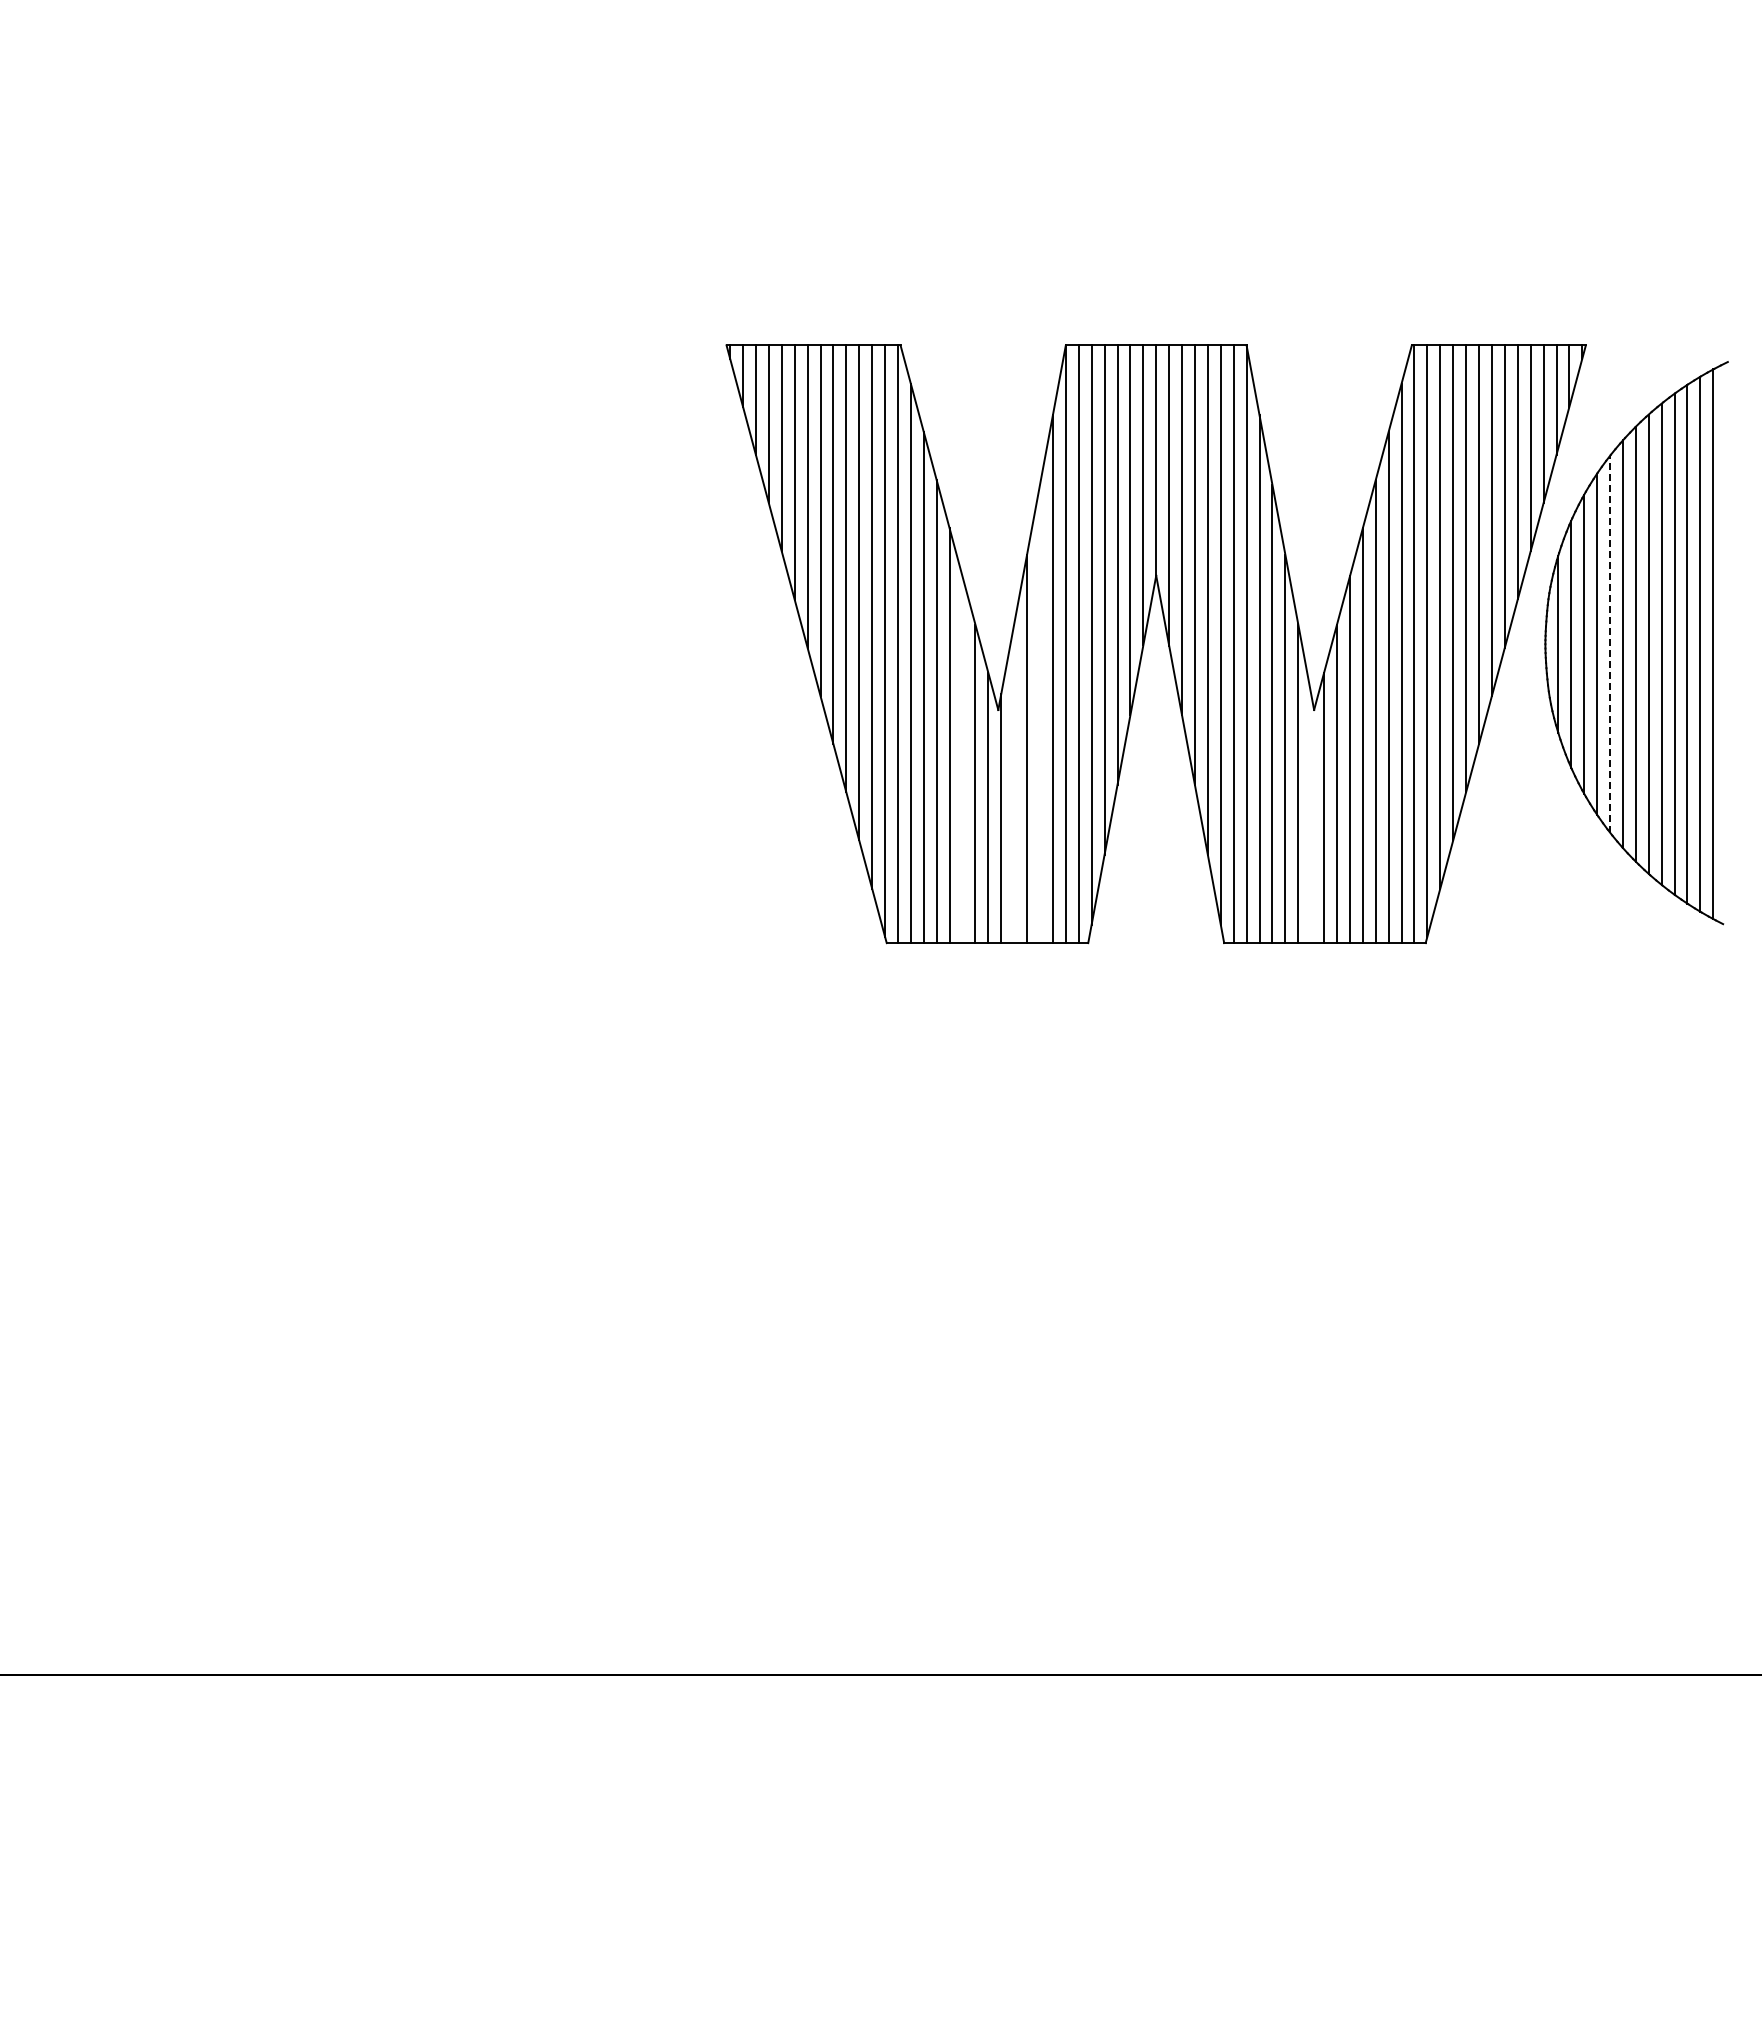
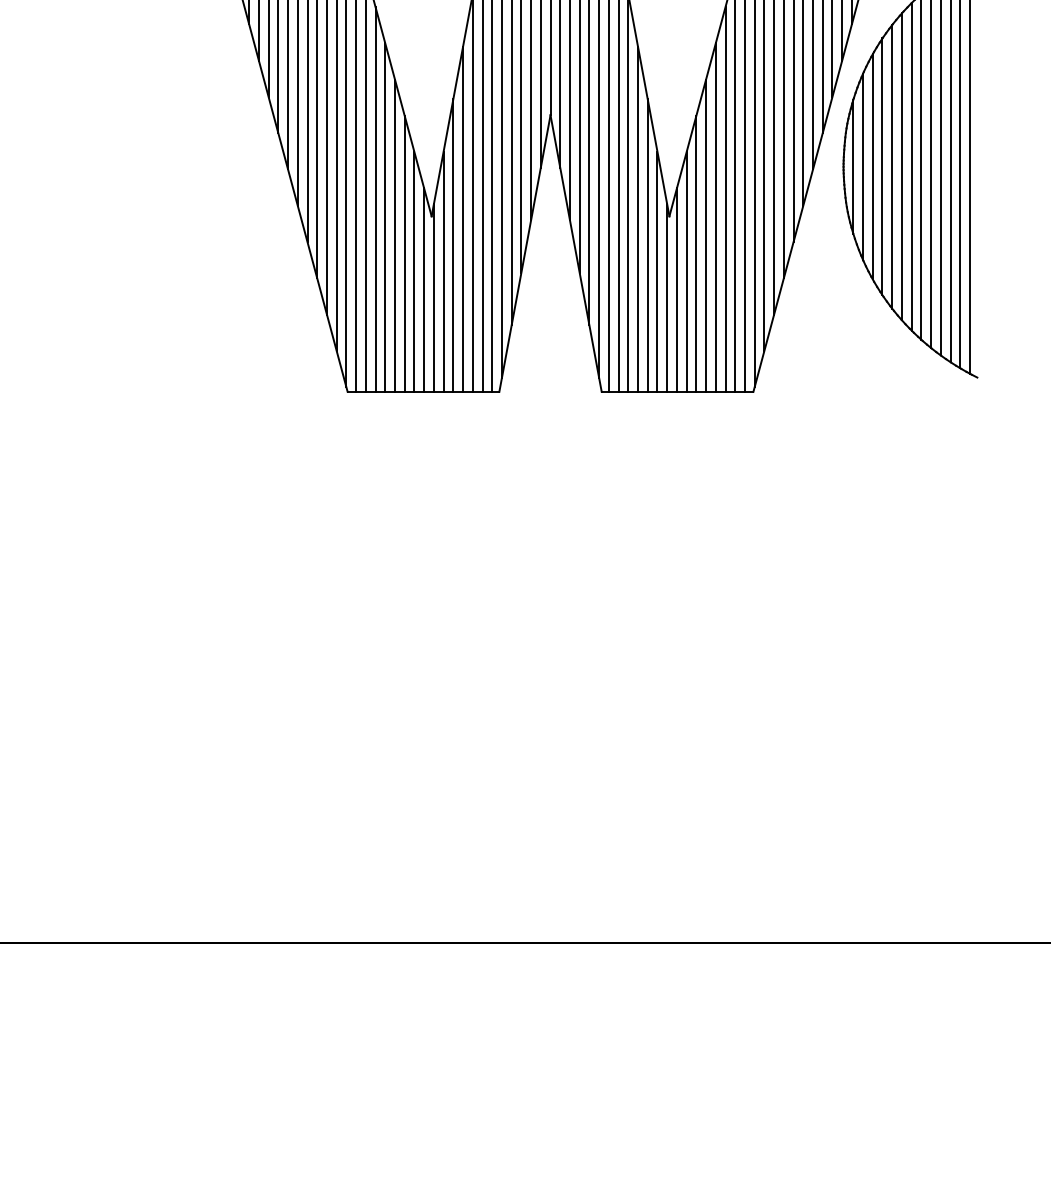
line: (1609, 643) -> (891, 166), dashed -> solid
line: (1040, 713) -> (463, 218), added
line: (962, 759) -> (404, 253), added
line: (1014, 783) -> (443, 271), added
line: (1311, 818) -> (667, 298), added

